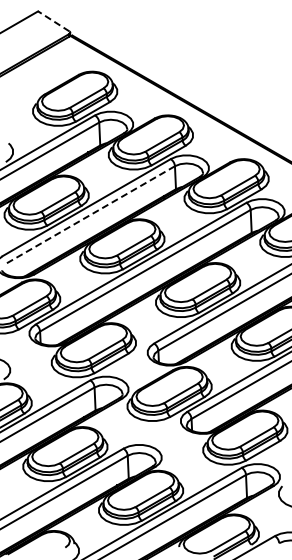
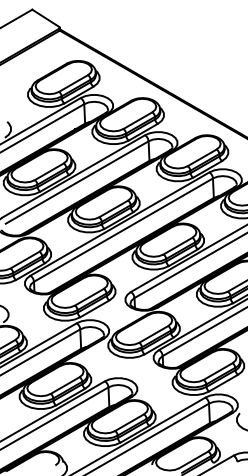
line: (53, 21) -> (45, 18), dashed -> solid
line: (90, 214) -> (76, 182), dashed -> solid

